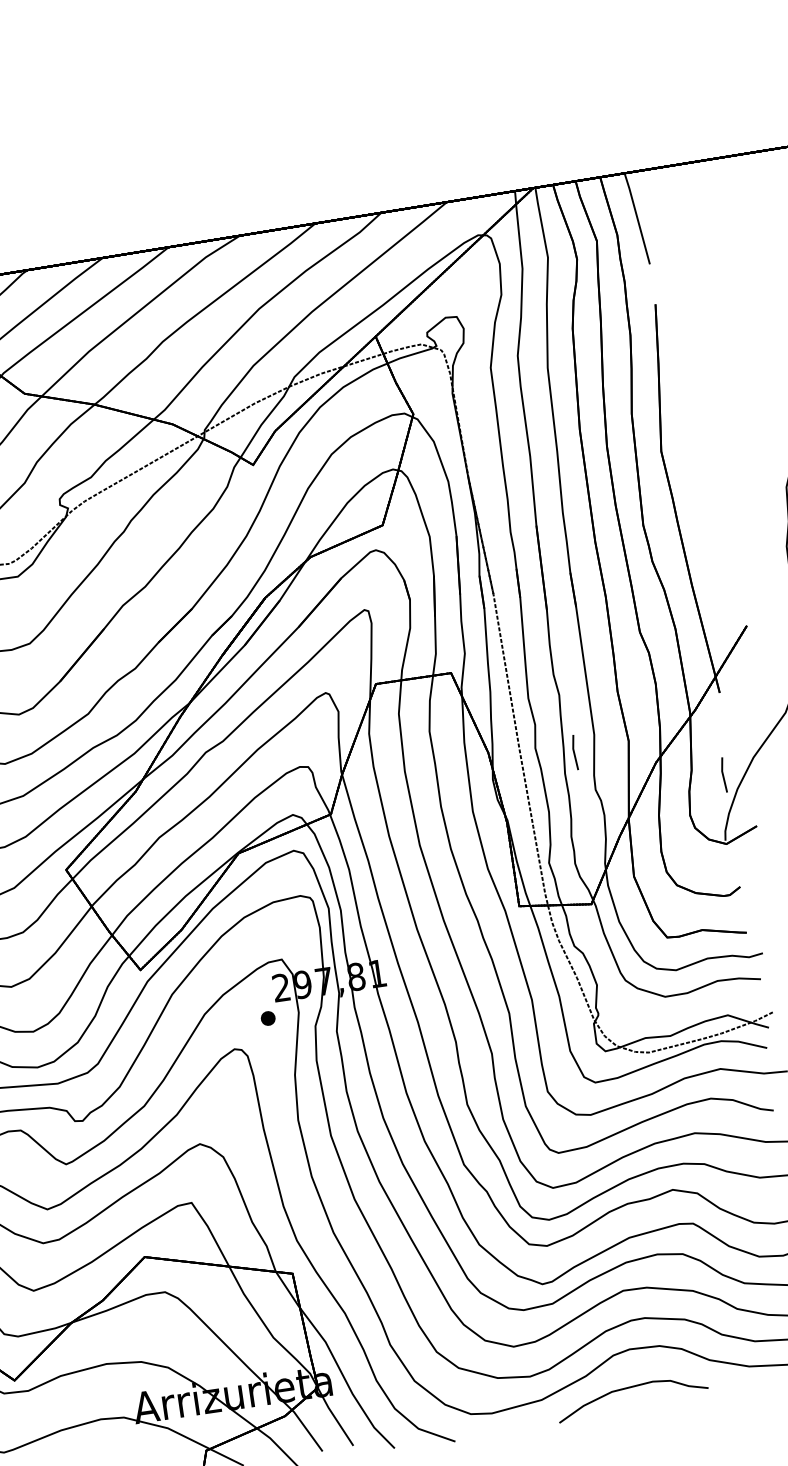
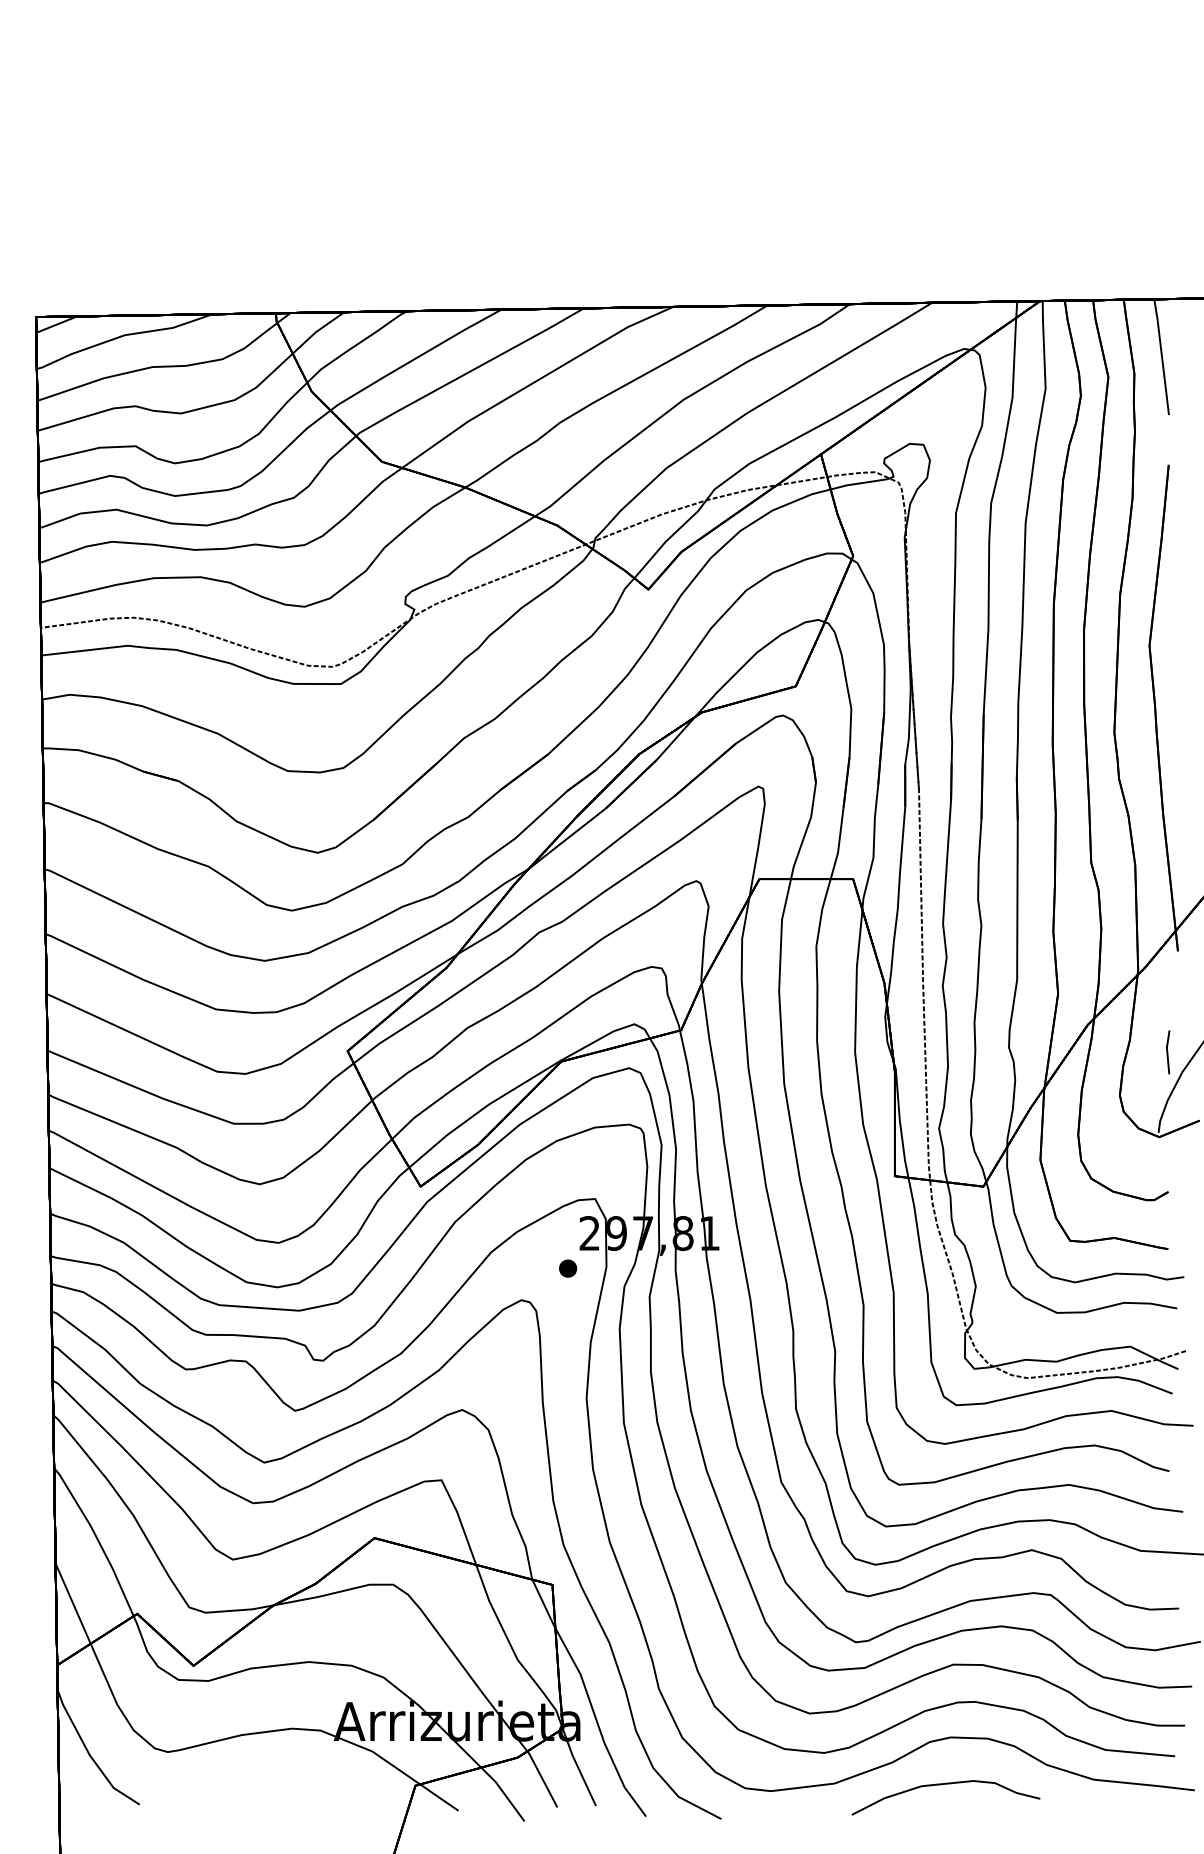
line: (575, 752) -> (990, 998), removed

